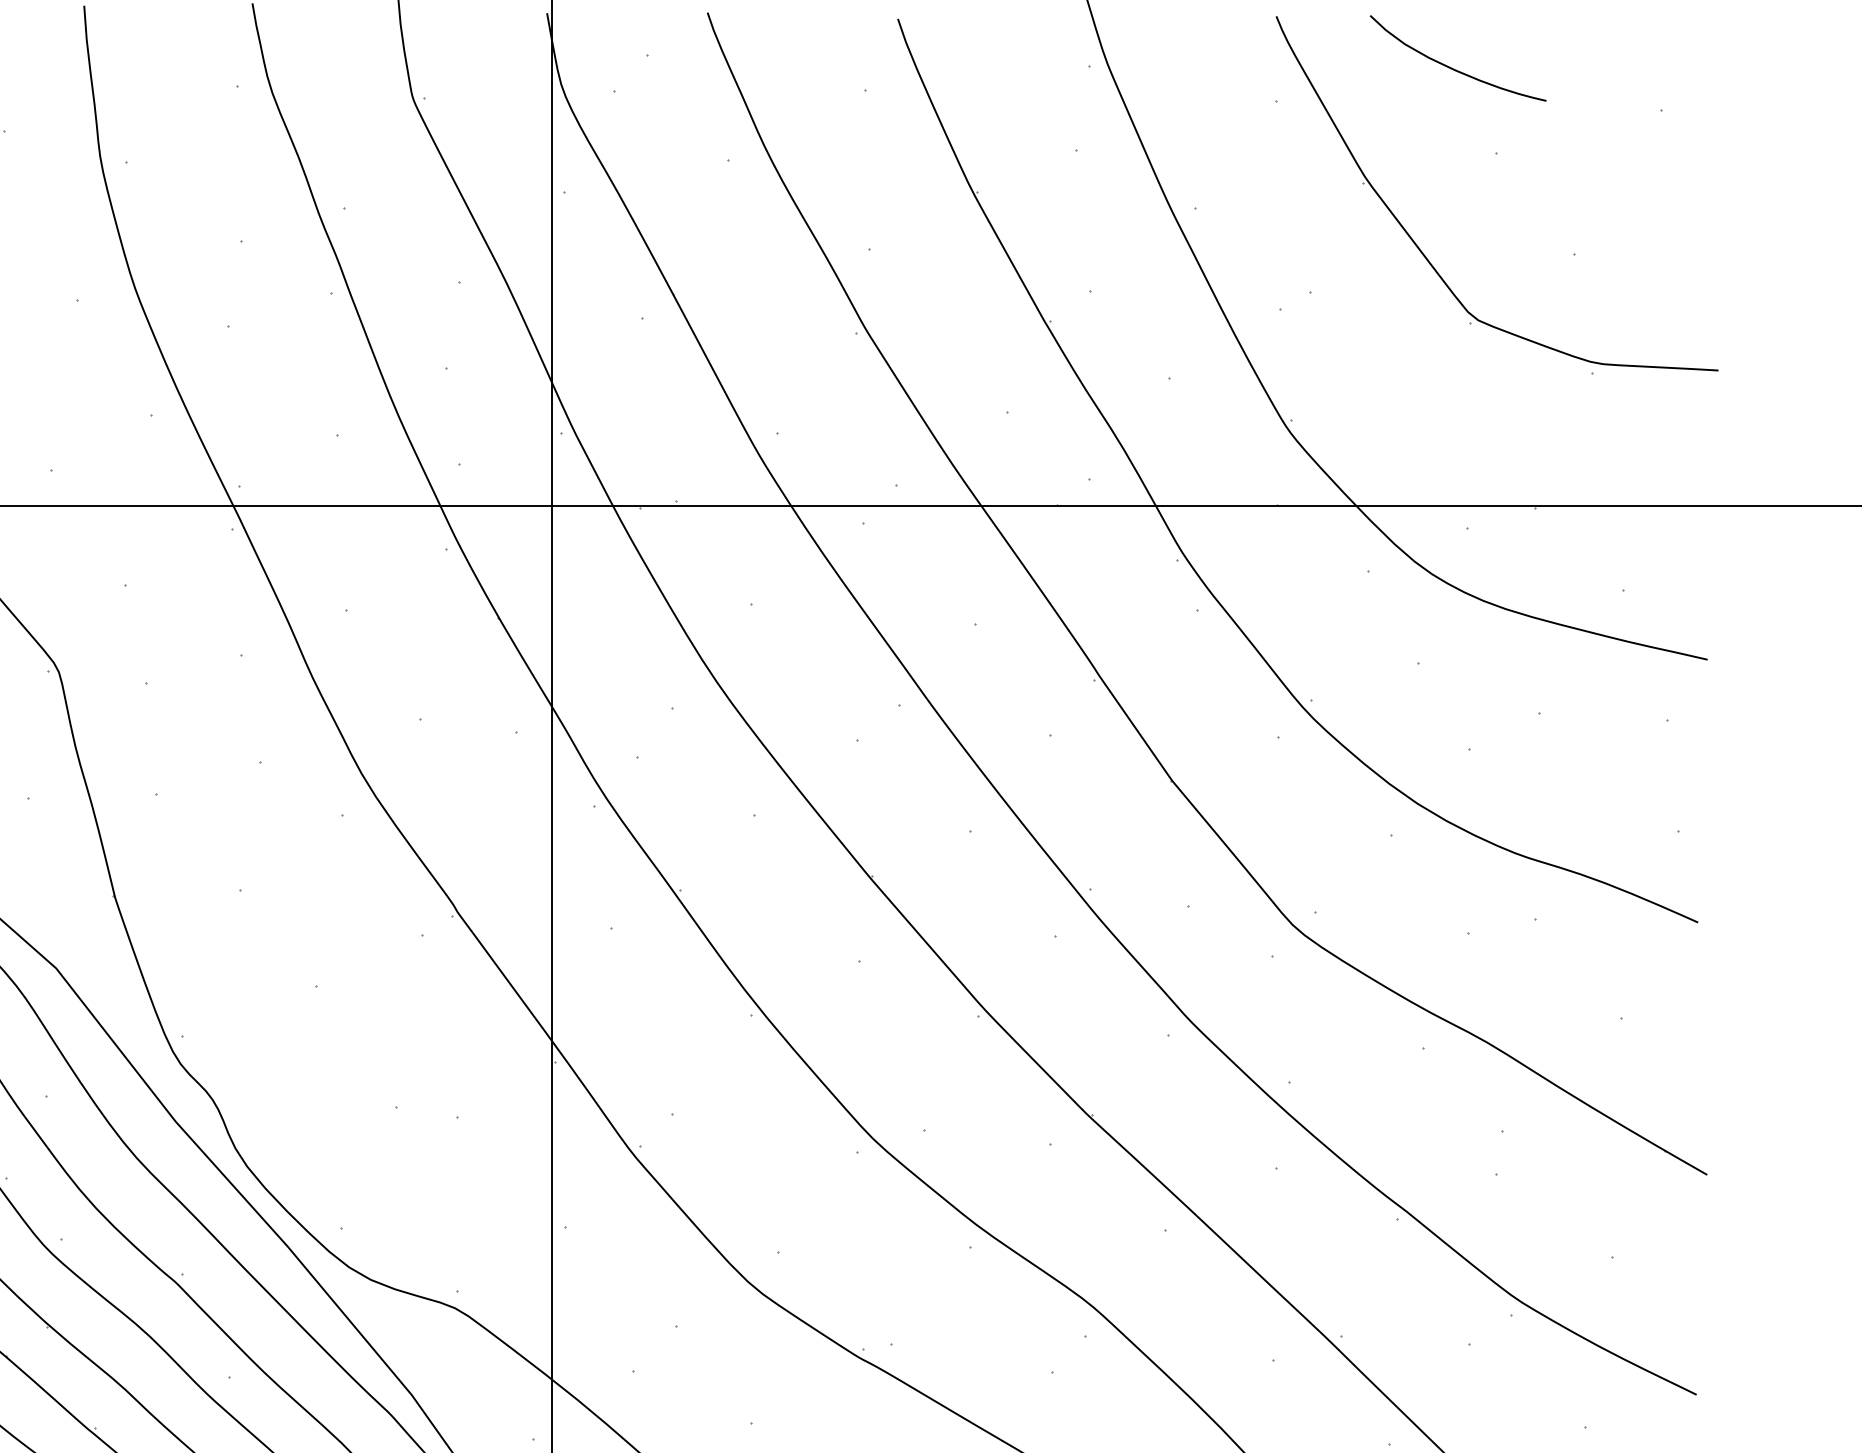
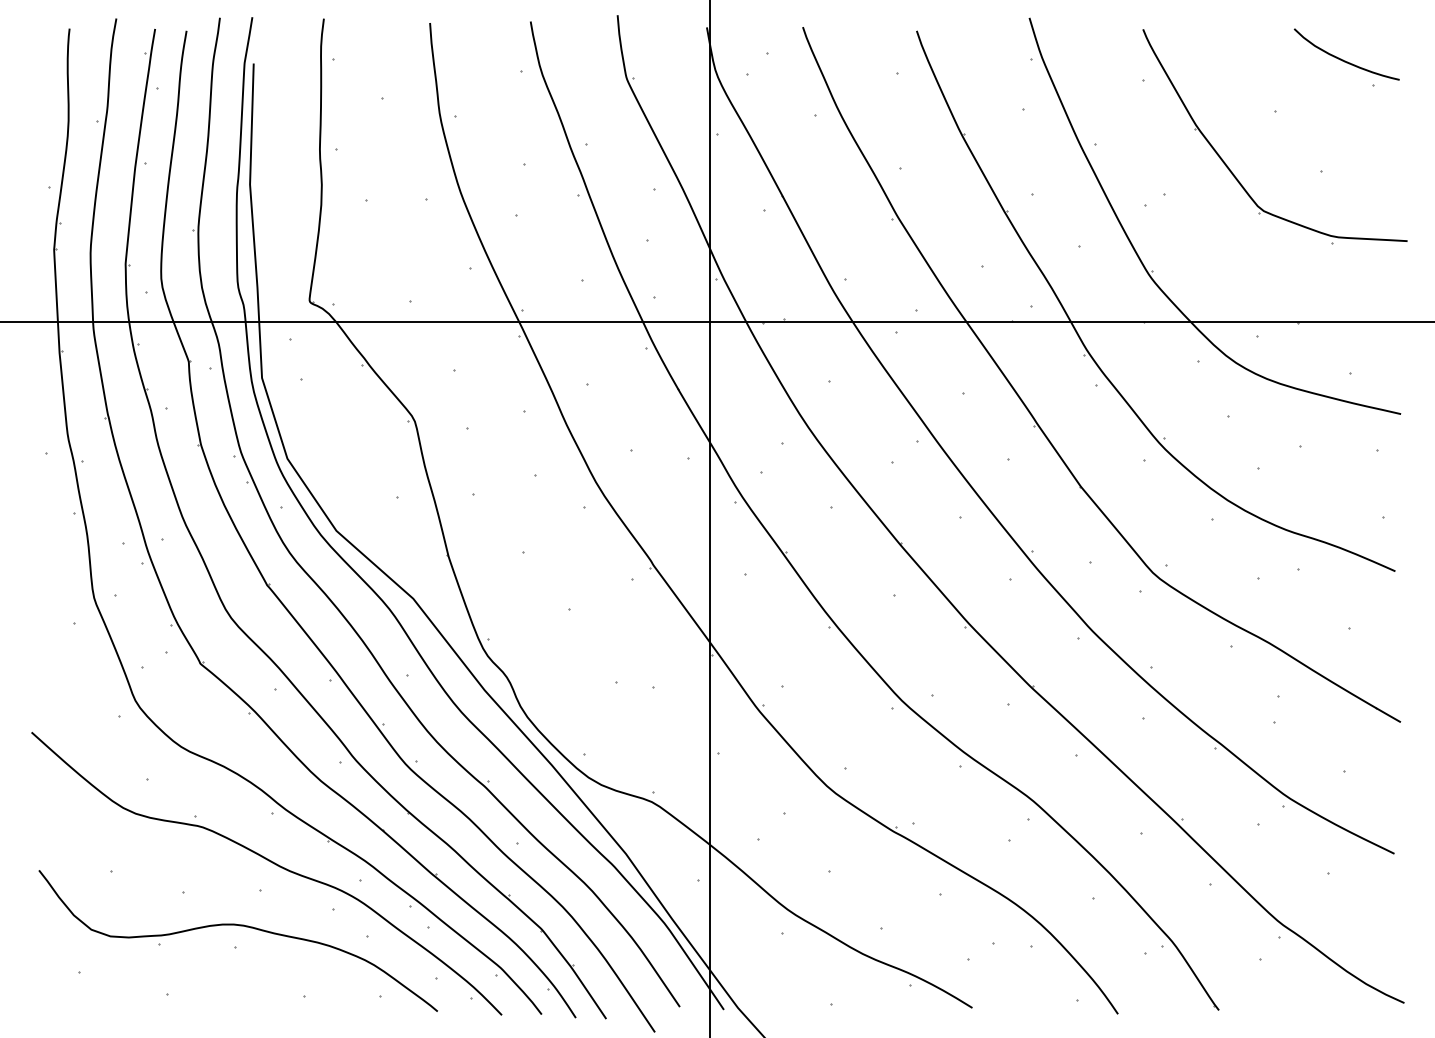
curve: (1452, 66) -> (1343, 59), moved

